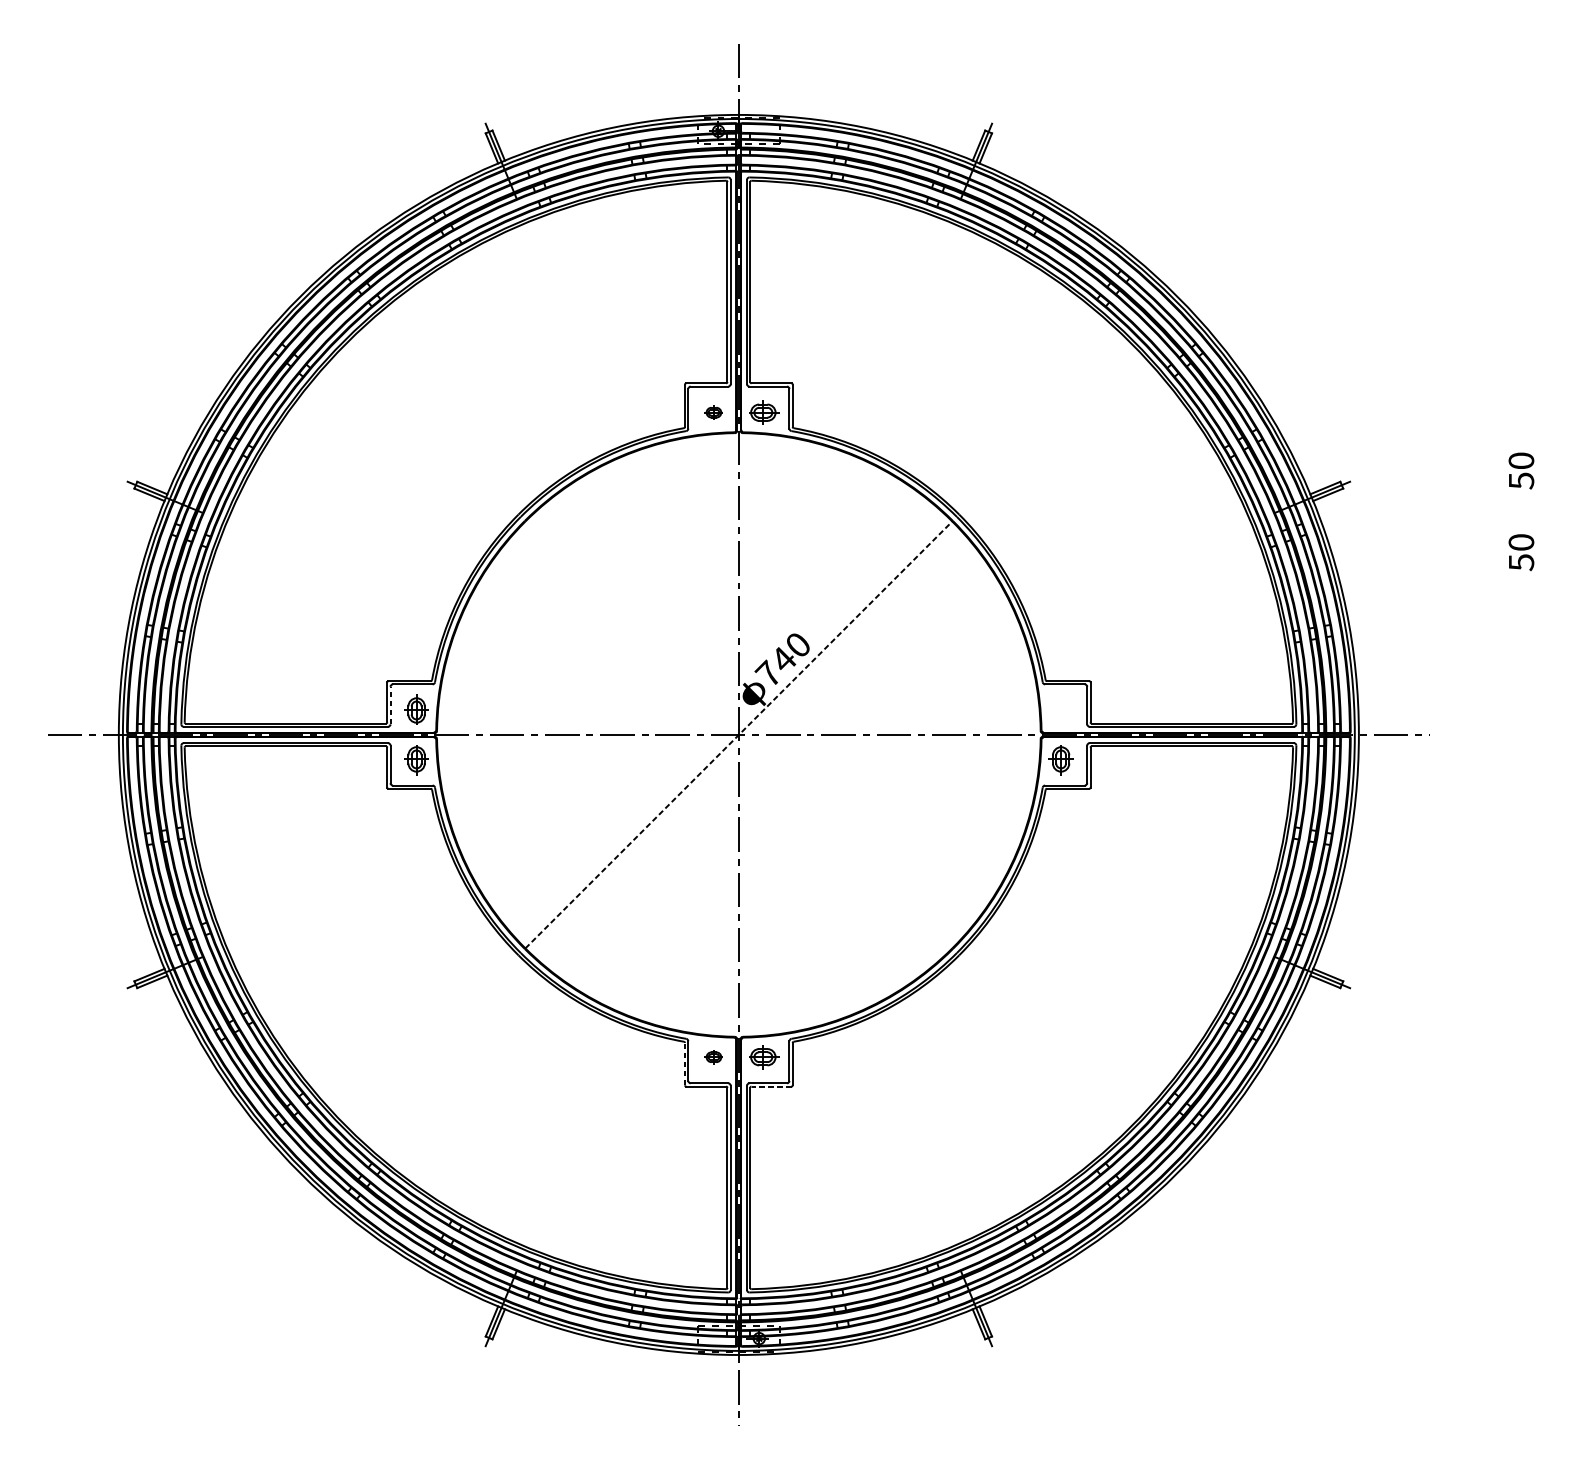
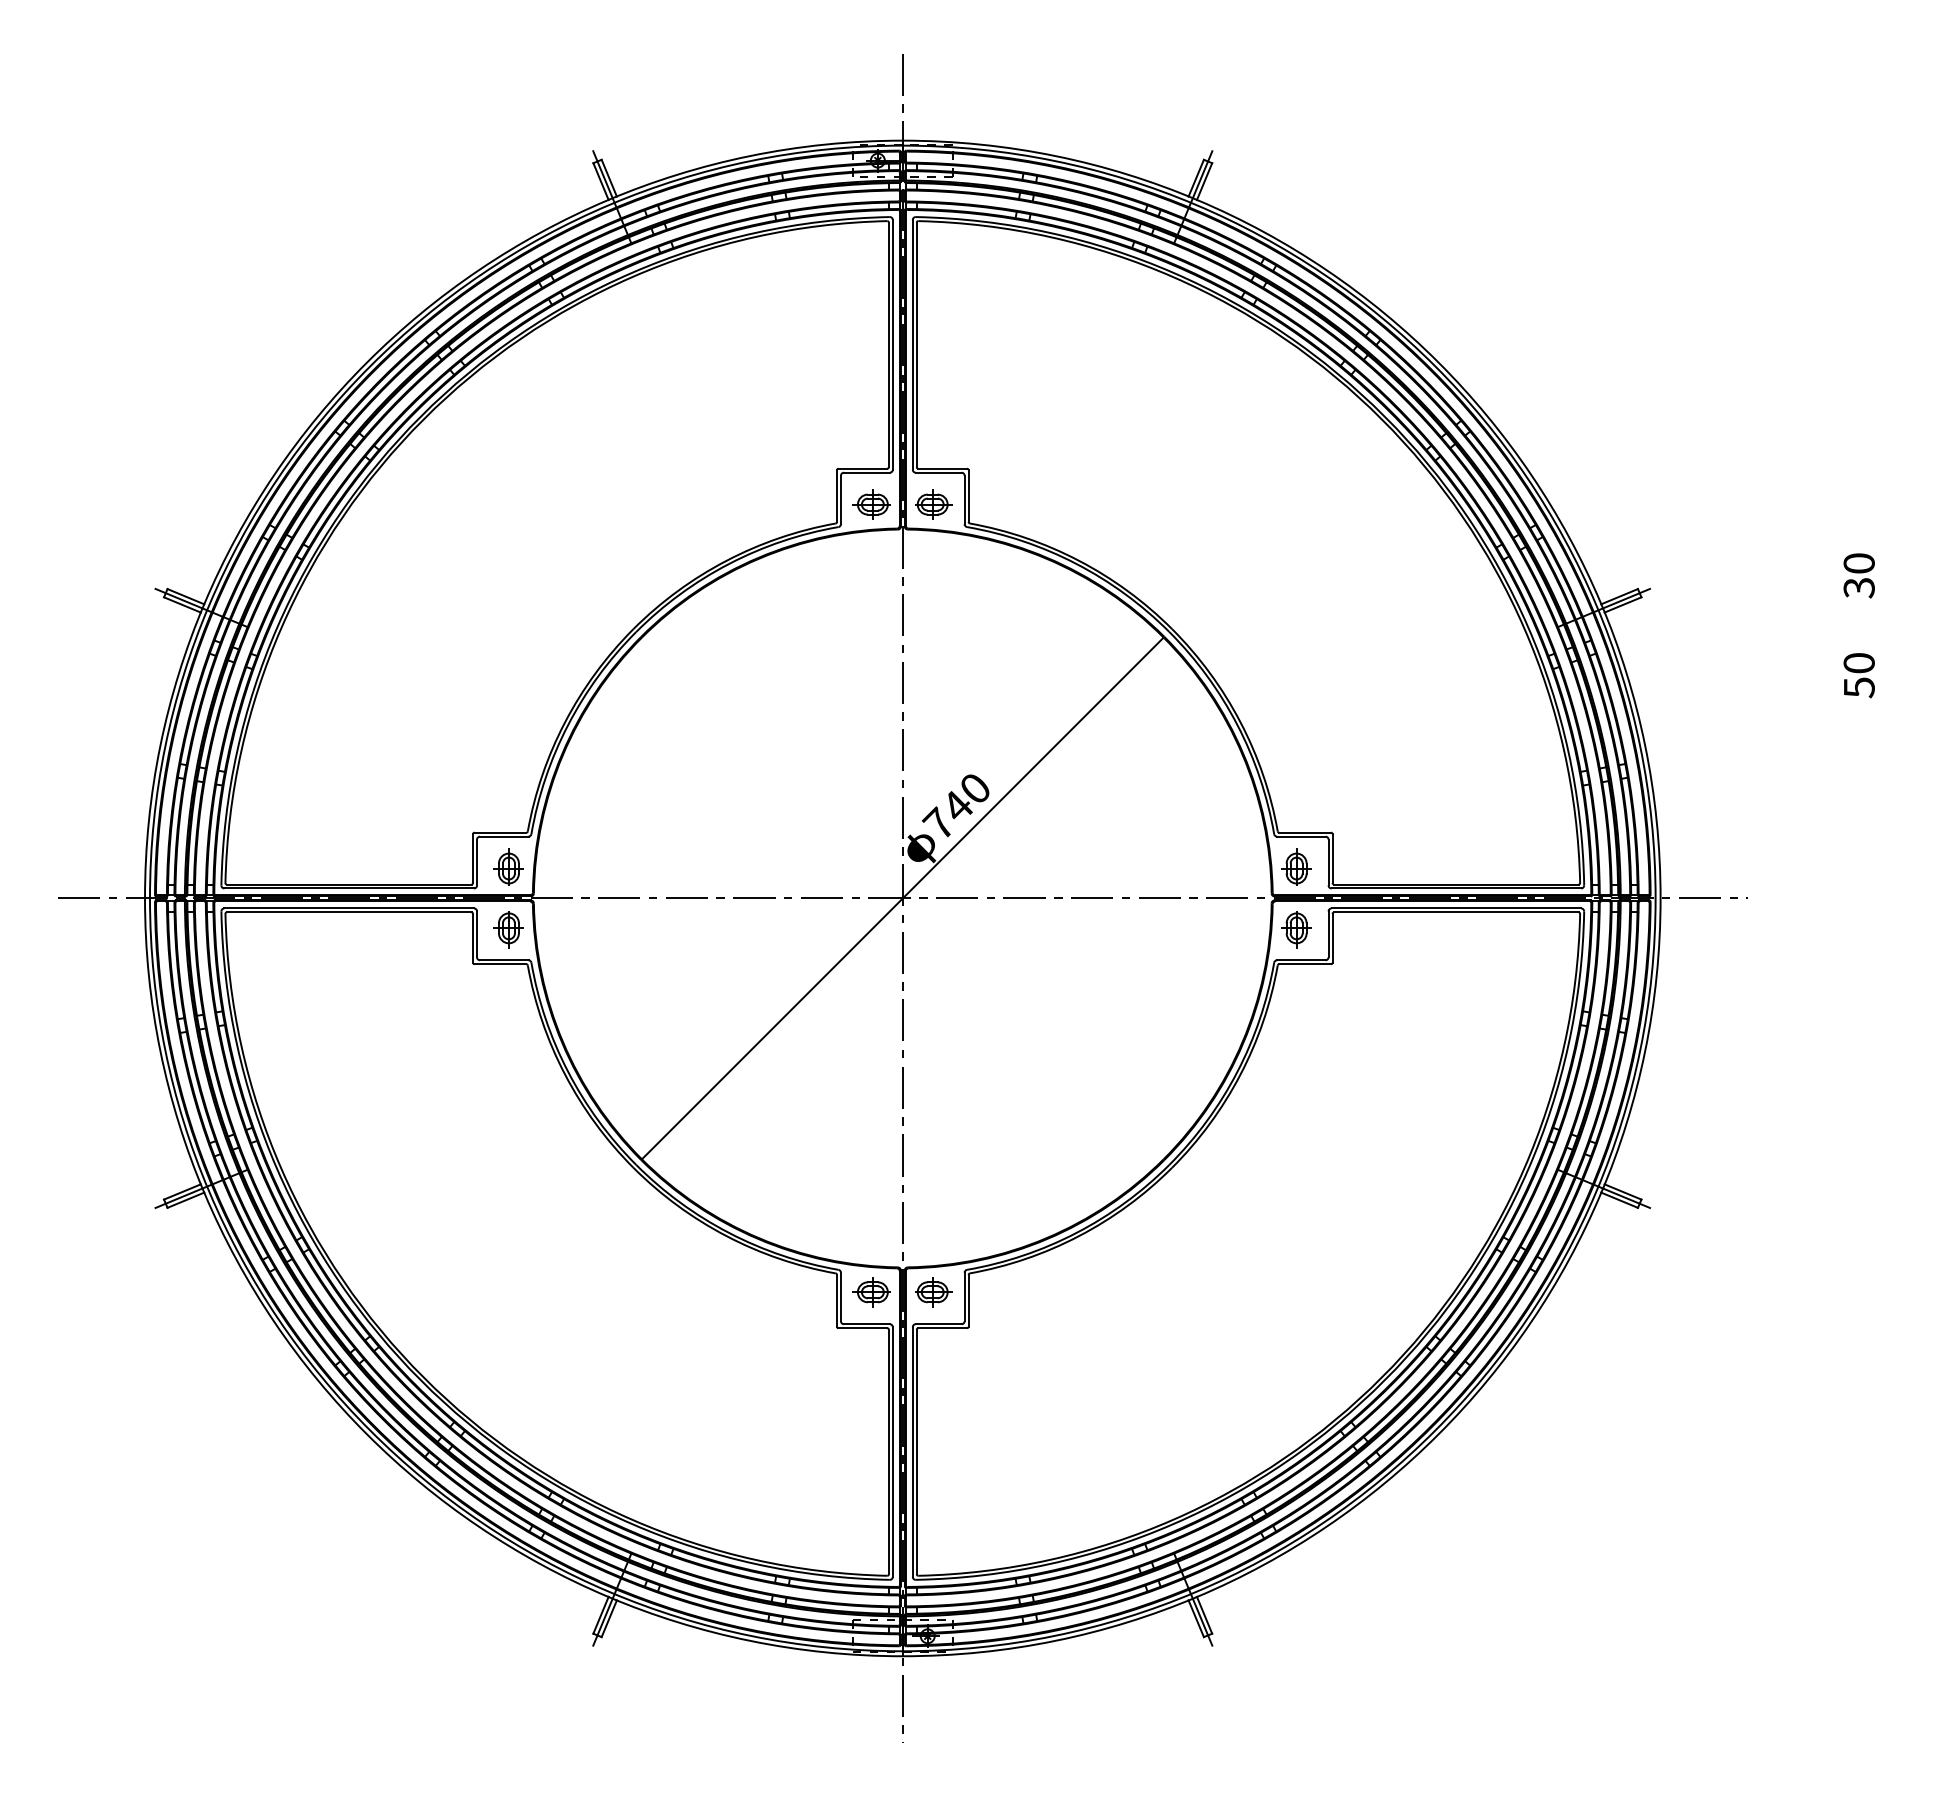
part: (713, 412) -> (871, 504), size x1.67
text: (1520, 481) -> (1858, 588), 50 -> 30
line: (390, 705) -> (477, 862), dashed -> solid
part: (1061, 708) -> (1296, 866), added
line: (738, 735) -> (902, 898), dashed -> solid
part: (713, 1057) -> (871, 1292), size x1.67
line: (684, 1063) -> (836, 1300), dashed -> solid
line: (771, 1086) -> (942, 1328), dashed -> solid

